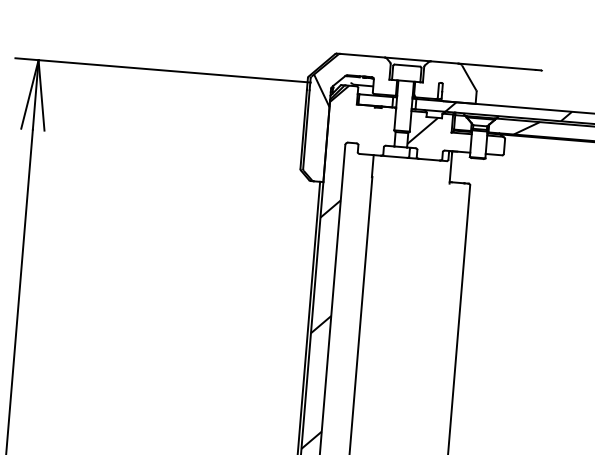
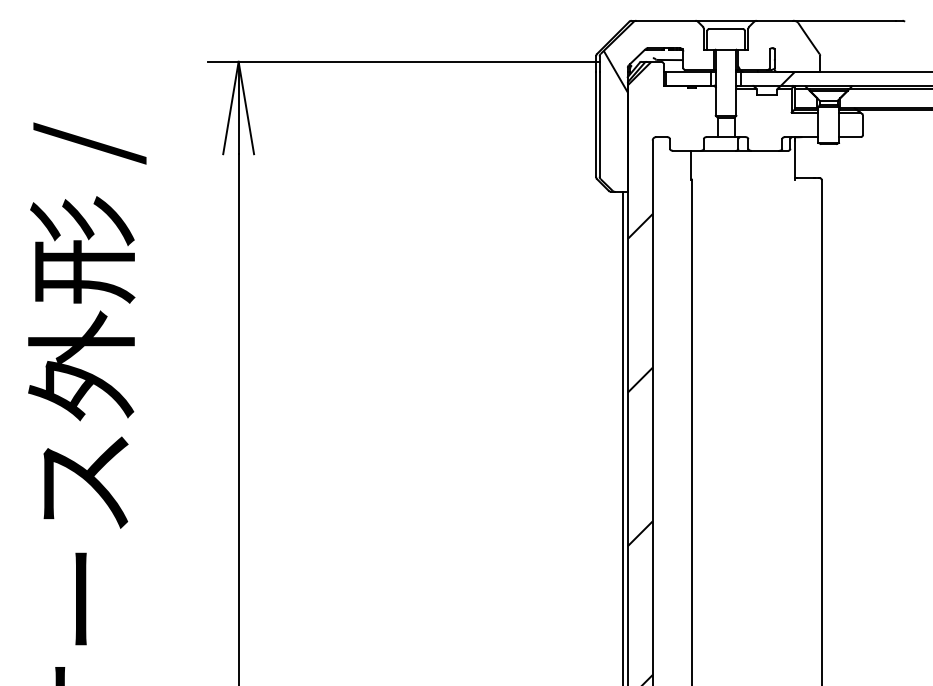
hatch: (425, 128) -> (756, 110), removed
hatch: (526, 128) -> (890, 98), removed

